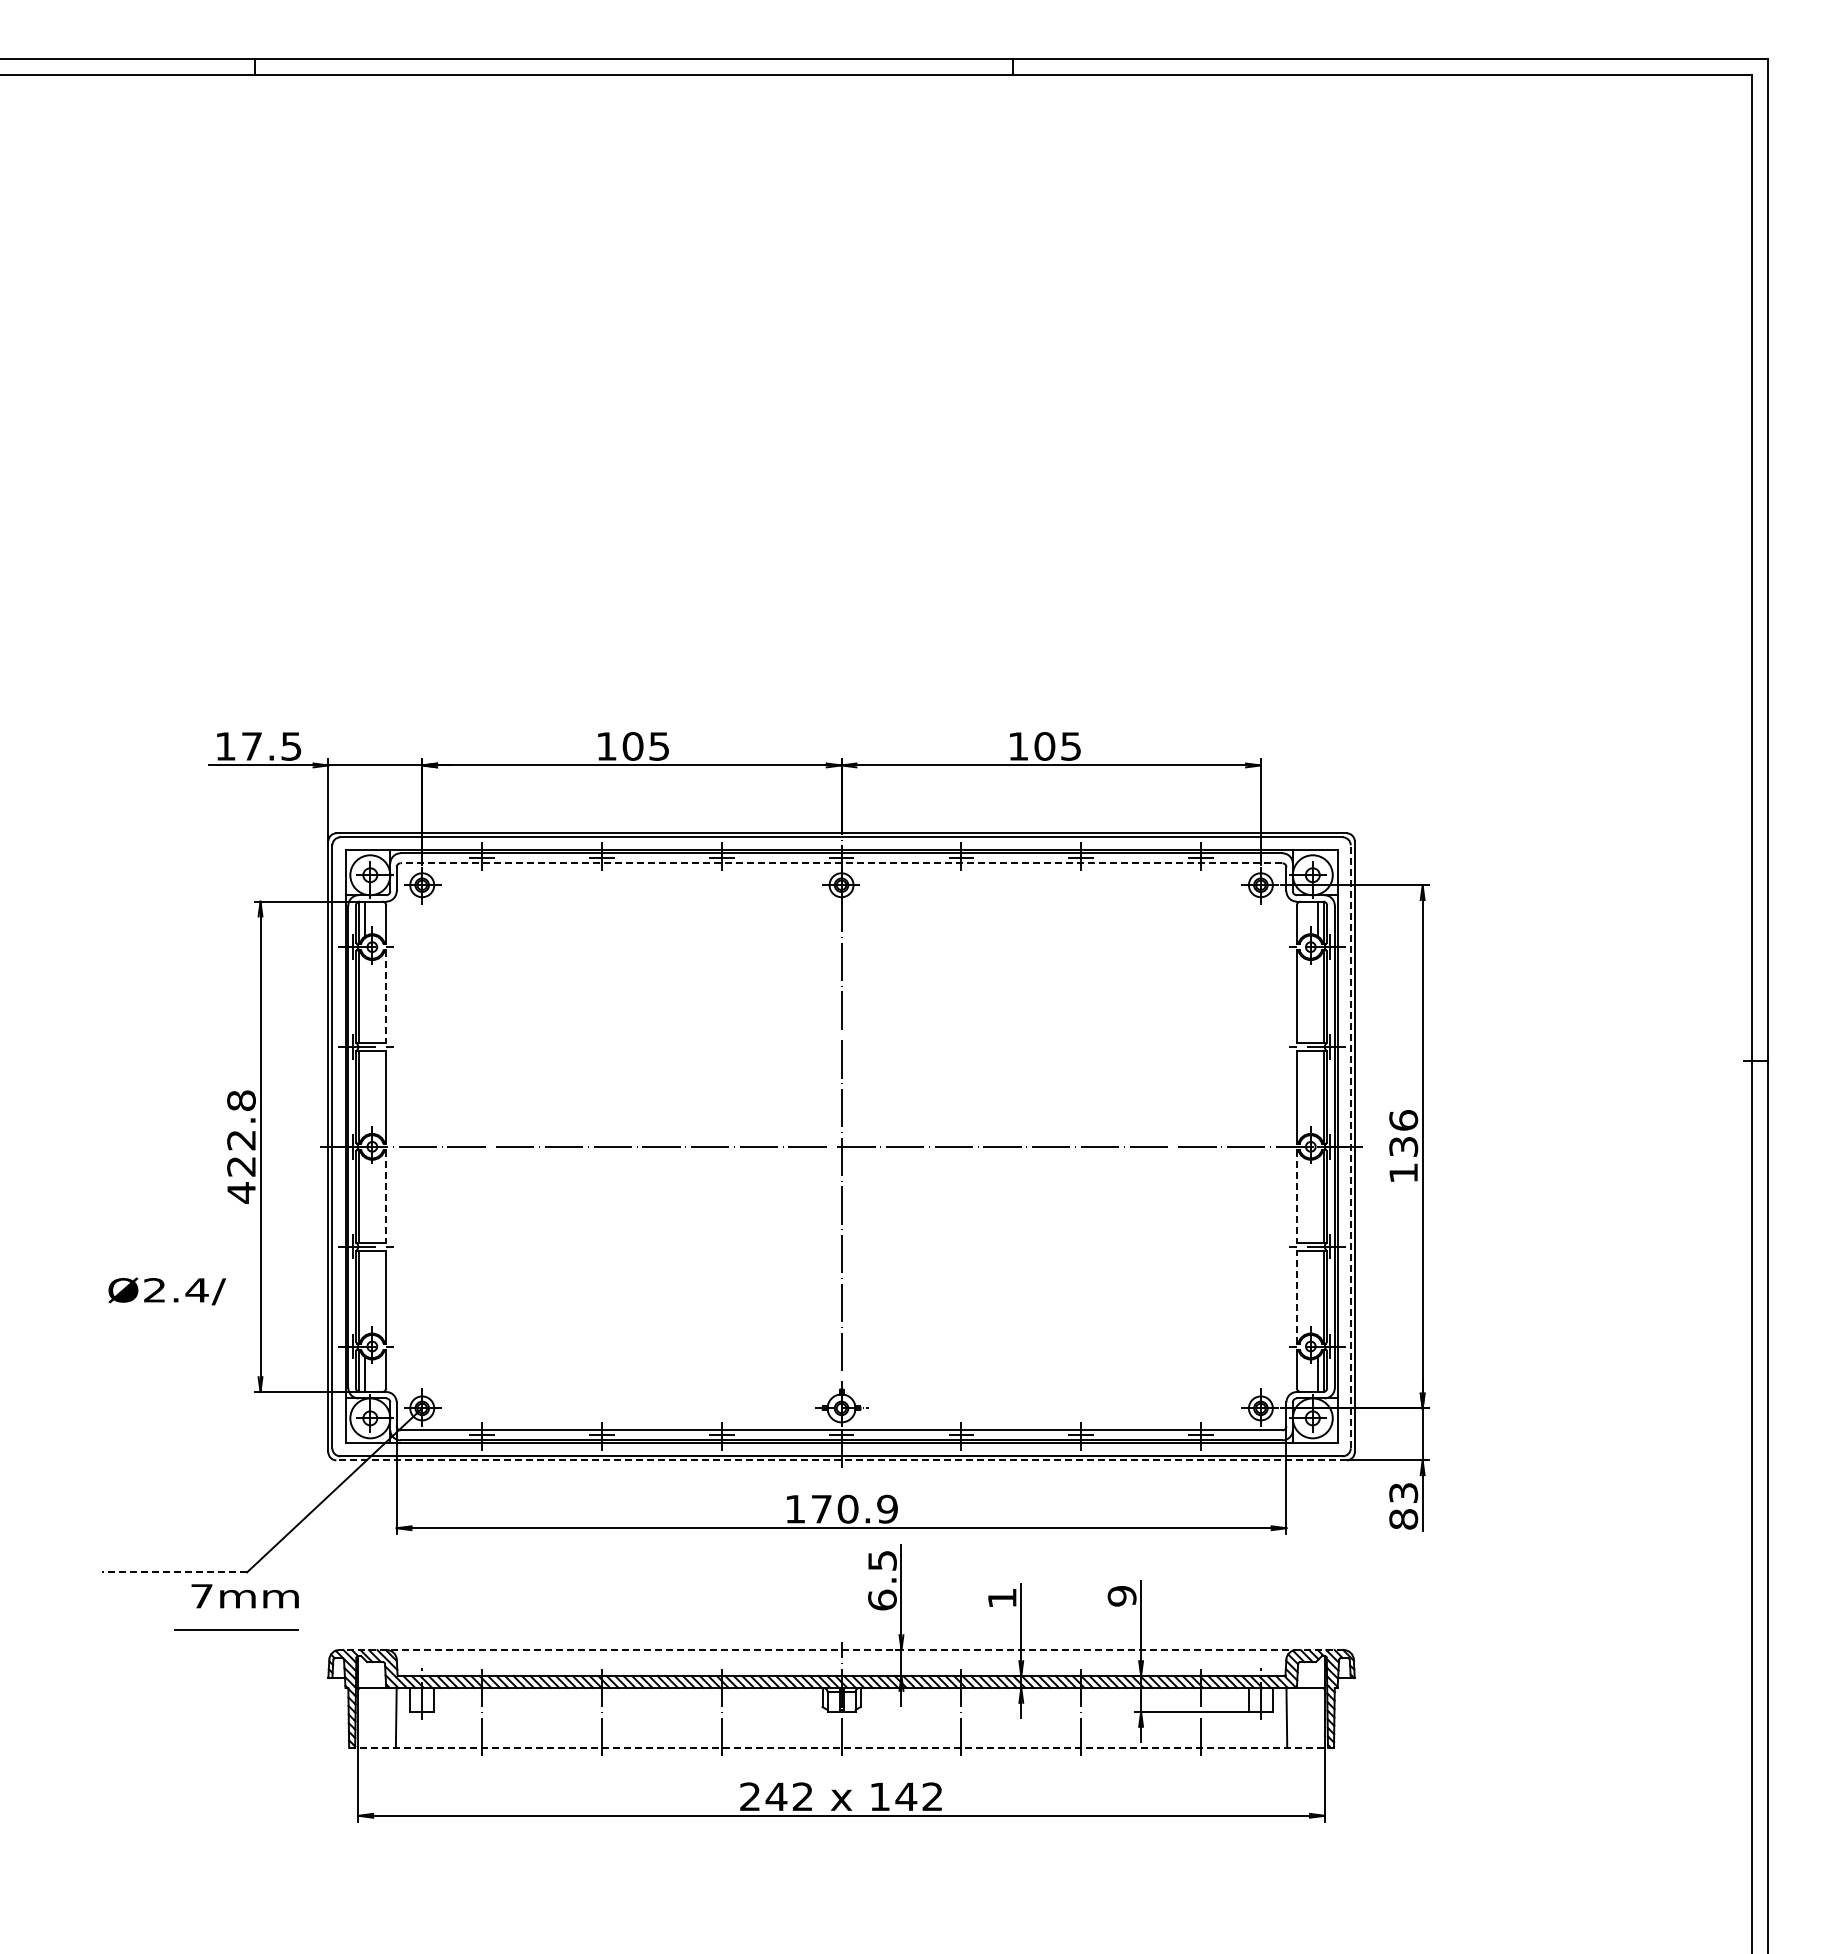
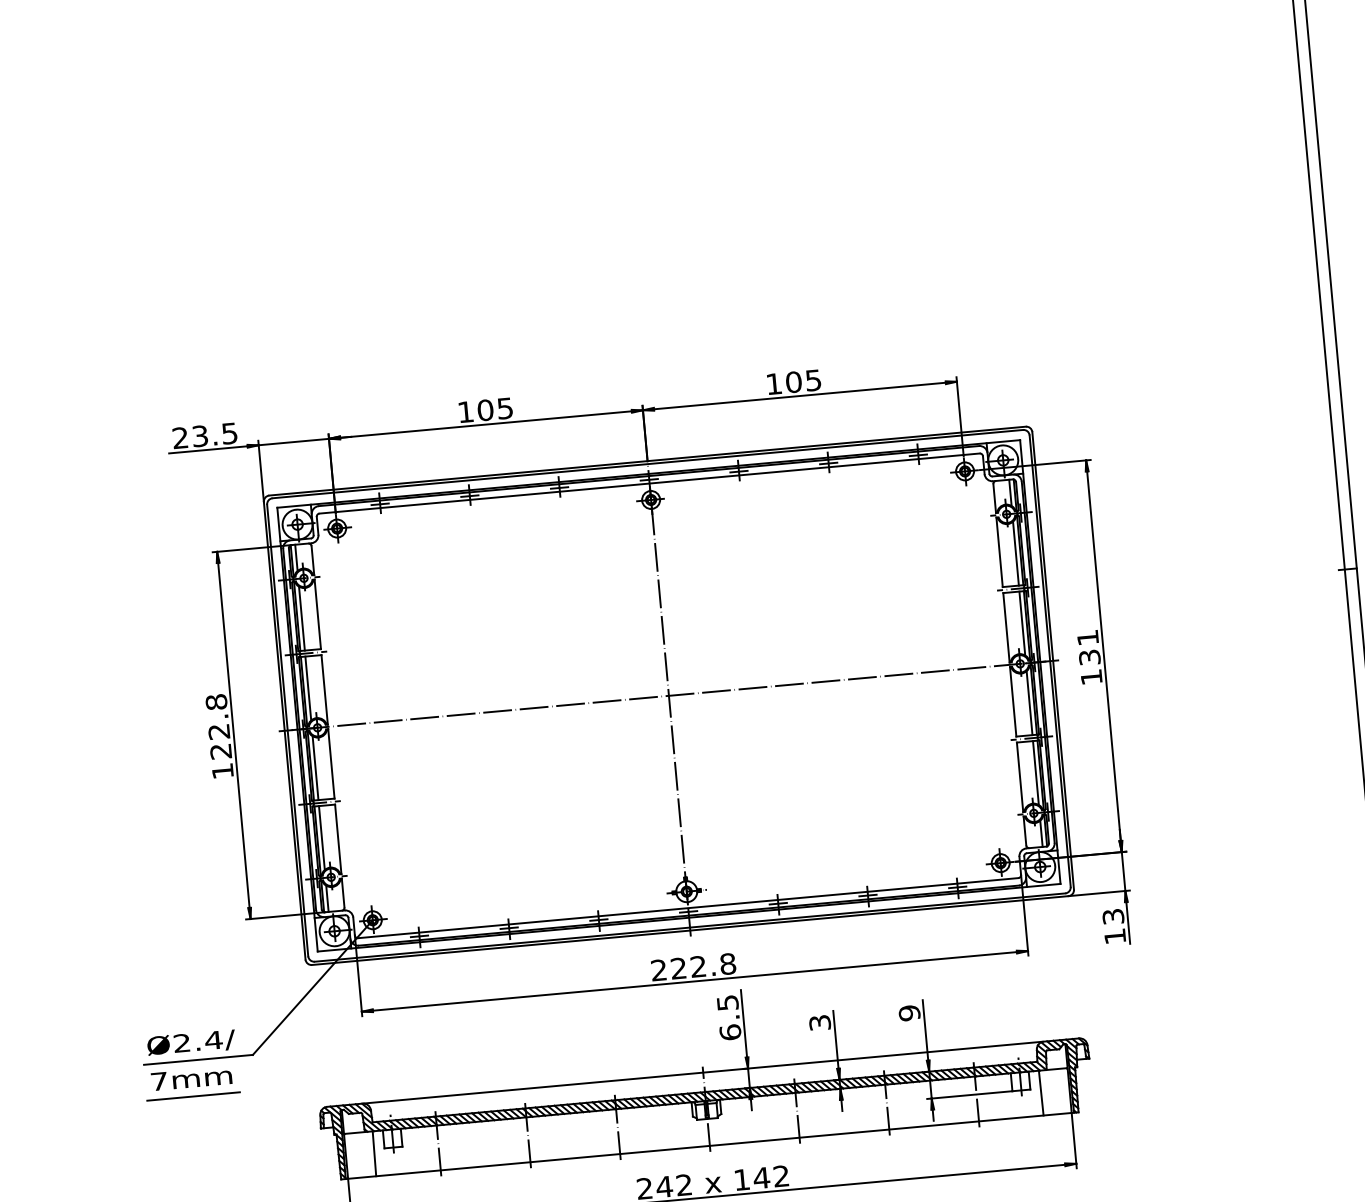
text: (238, 746) -> (190, 437), 17.5 -> 23.5
line: (841, 863) -> (649, 483), dashed -> solid
line: (386, 997) -> (318, 615), dashed -> solid
line: (364, 1000) -> (301, 618), added
line: (1318, 1000) -> (1016, 553), added
line: (364, 1093) -> (308, 688), added
line: (1318, 1093) -> (1022, 623), added
text: (1403, 1120) -> (1087, 637), 136 -> 131
line: (1350, 1146) -> (1049, 660), dashed -> solid
text: (241, 1192) -> (222, 770), 422.8 -> 122.8
line: (386, 1196) -> (331, 764), dashed -> solid
line: (1296, 1196) -> (1012, 702), dashed -> solid
line: (364, 1199) -> (315, 767), added
line: (1318, 1199) -> (1029, 702), added
text: (167, 1291) -> (191, 1043), moved
line: (364, 1292) -> (321, 837), added
line: (1318, 1292) -> (1035, 772), added
line: (1296, 1296) -> (1019, 776), dashed -> solid
line: (841, 1460) -> (690, 930), dashed -> solid
text: (841, 1508) -> (693, 966), 170.9 -> 222.8
text: (1403, 1519) -> (1115, 936), 83 -> 13
line: (174, 1572) -> (198, 1060), dashed -> solid
text: (244, 1596) -> (191, 1078), moved
text: (1001, 1598) -> (819, 1023), 1 -> 3
line: (236, 1629) -> (193, 1095), moved
line: (841, 1650) -> (703, 1072), dashed -> solid
line: (842, 1747) -> (710, 1145), dashed -> solid

